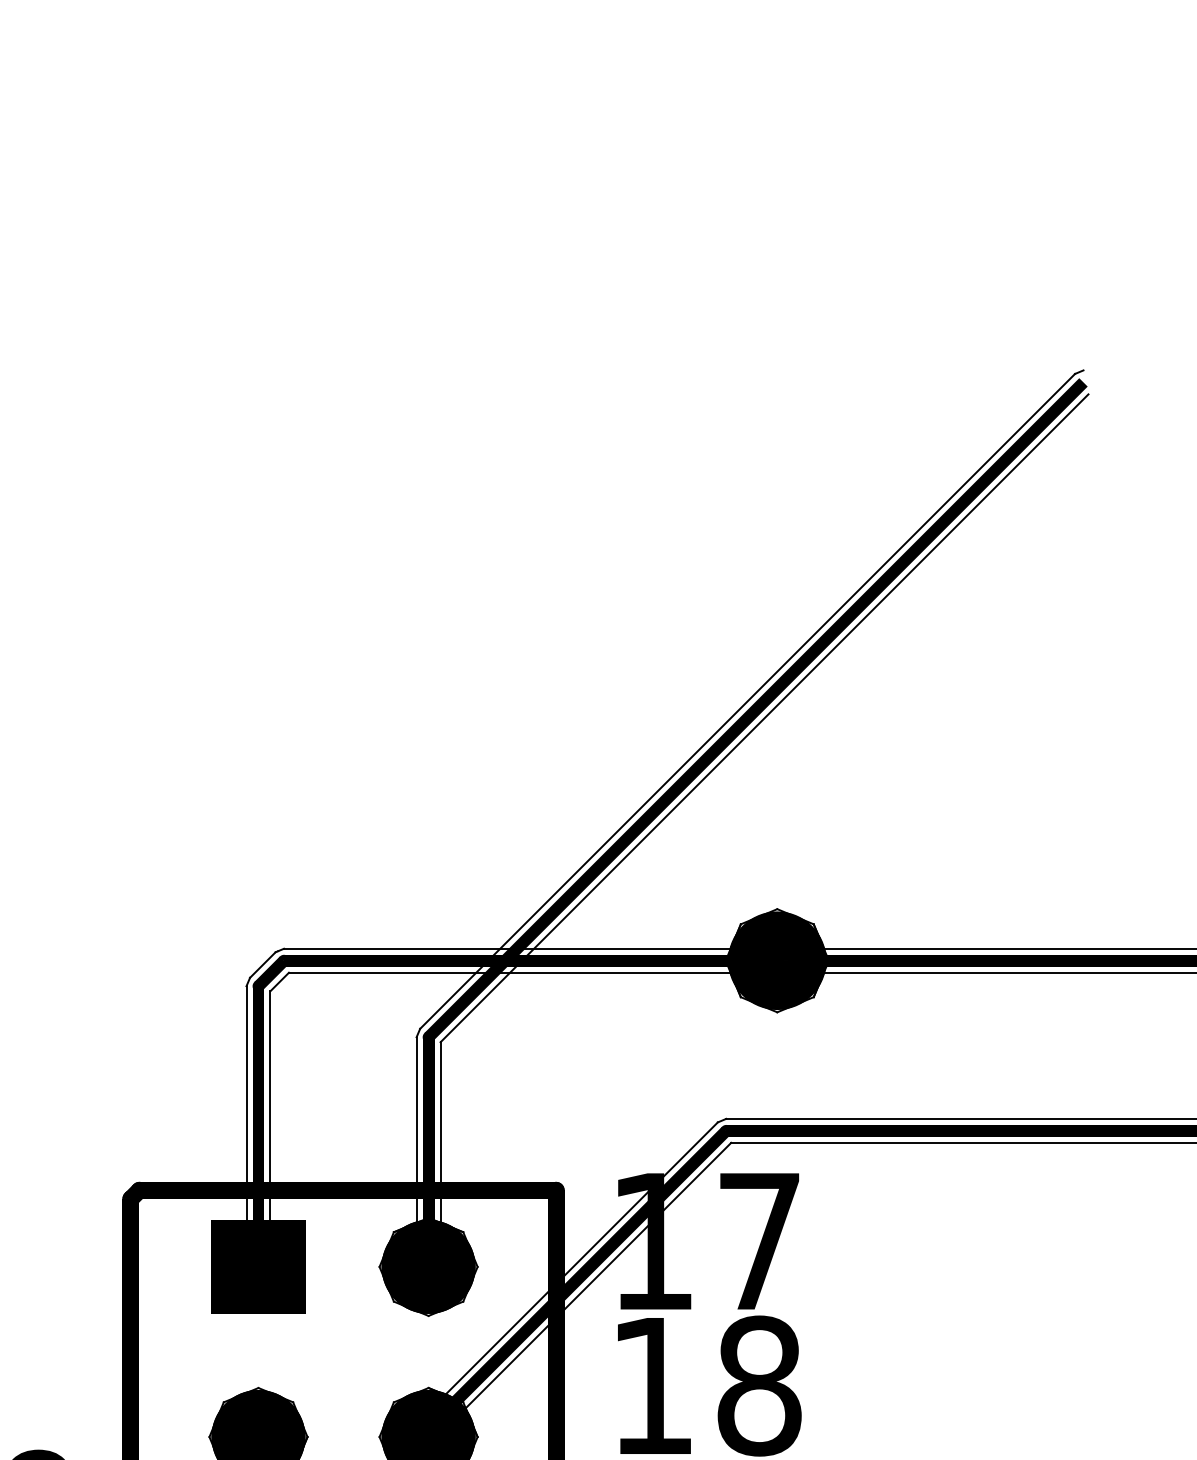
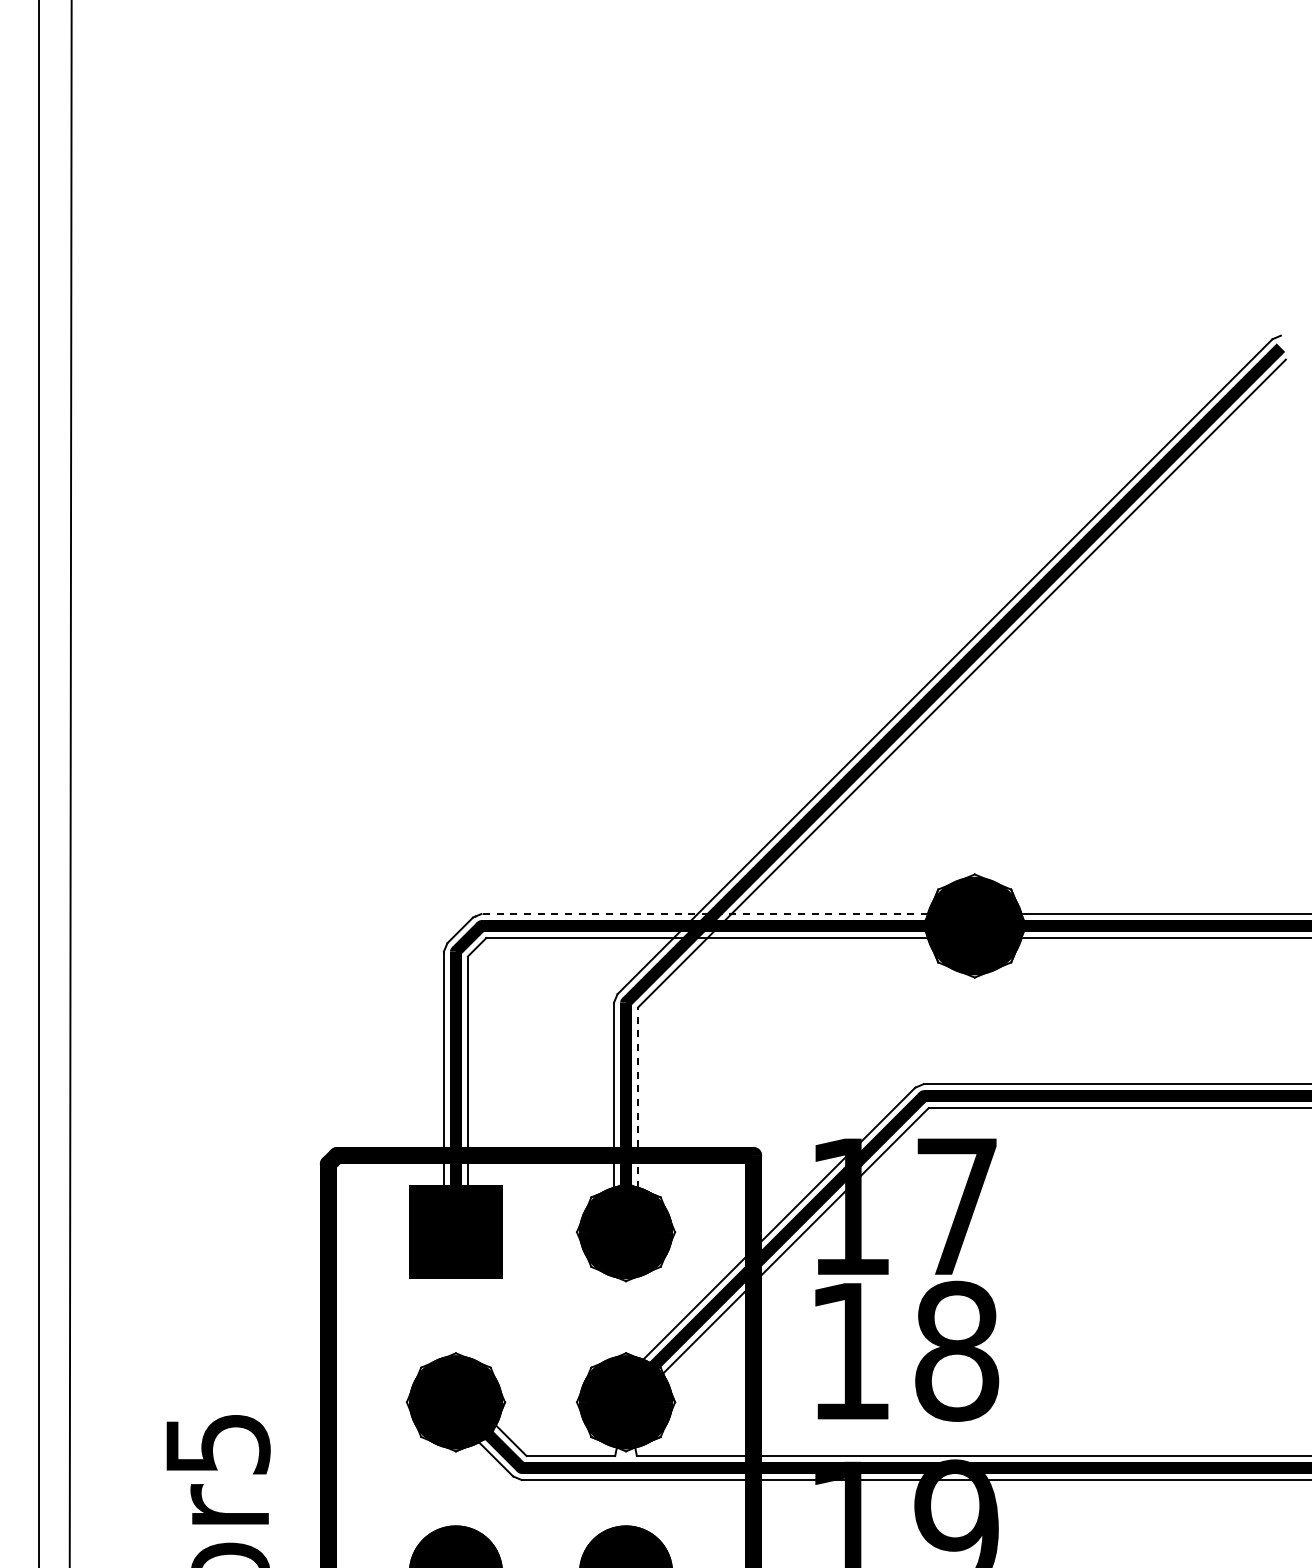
line: (507, 949) -> (704, 914), solid -> dashed
line: (441, 1132) -> (638, 1097), solid -> dashed

